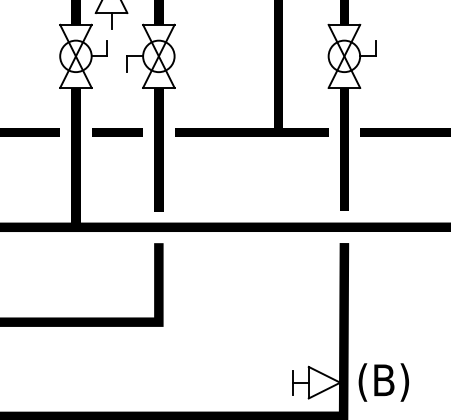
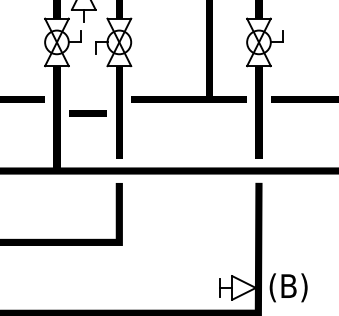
line: (117, 132) -> (88, 113), moved

